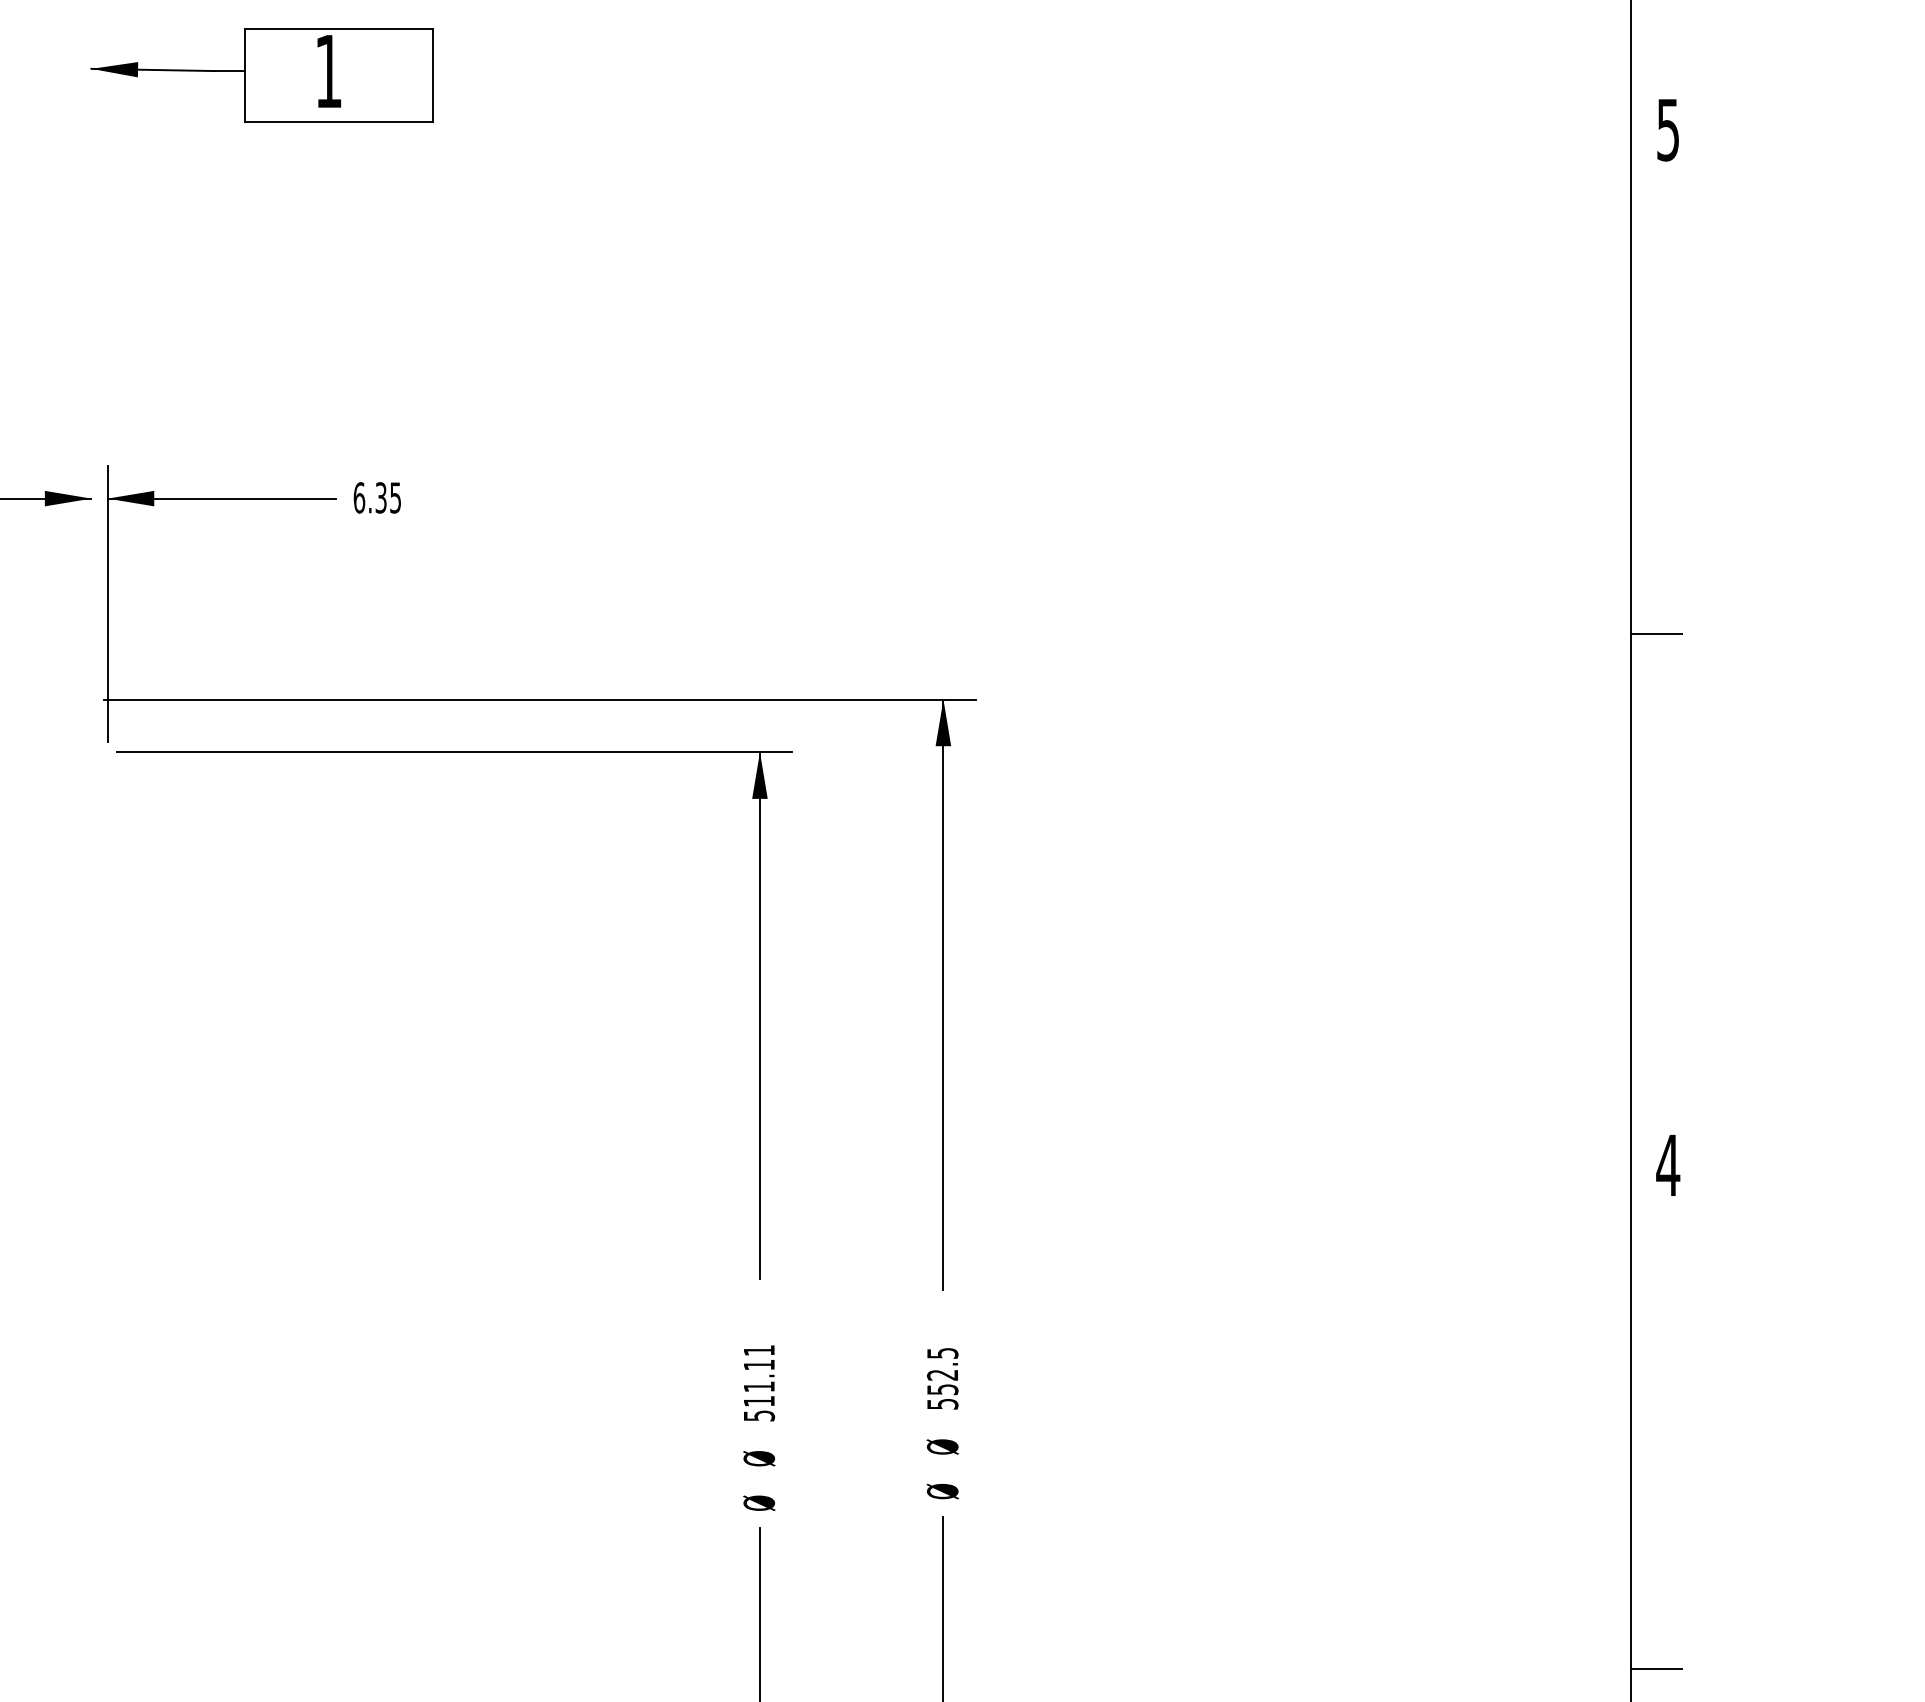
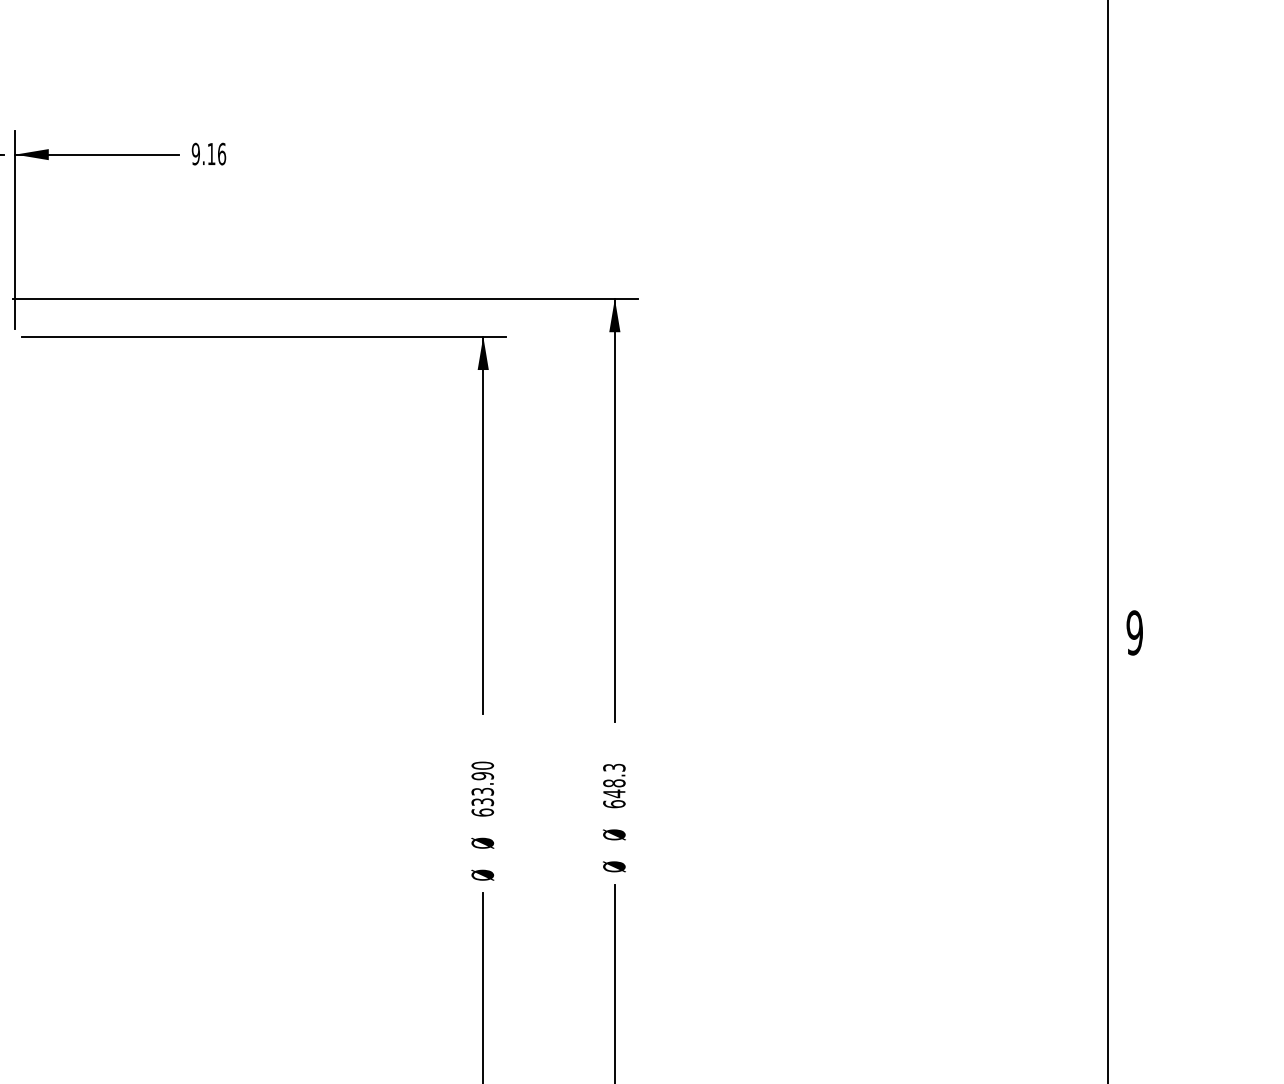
text: (377, 497) -> (208, 153), 6.35 -> 9.16
line: (1655, 633) -> (1125, 251), removed
text: (1668, 1165) -> (1134, 632), 4 -> 9
text: (942, 1378) -> (614, 785), 552.5 -> 648.3
text: (759, 1382) -> (482, 788), 511.11 -> 633.90
line: (1655, 1669) -> (1125, 994), removed

